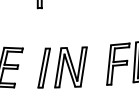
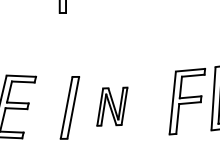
part: (70, 67) -> (111, 106), size x0.6

